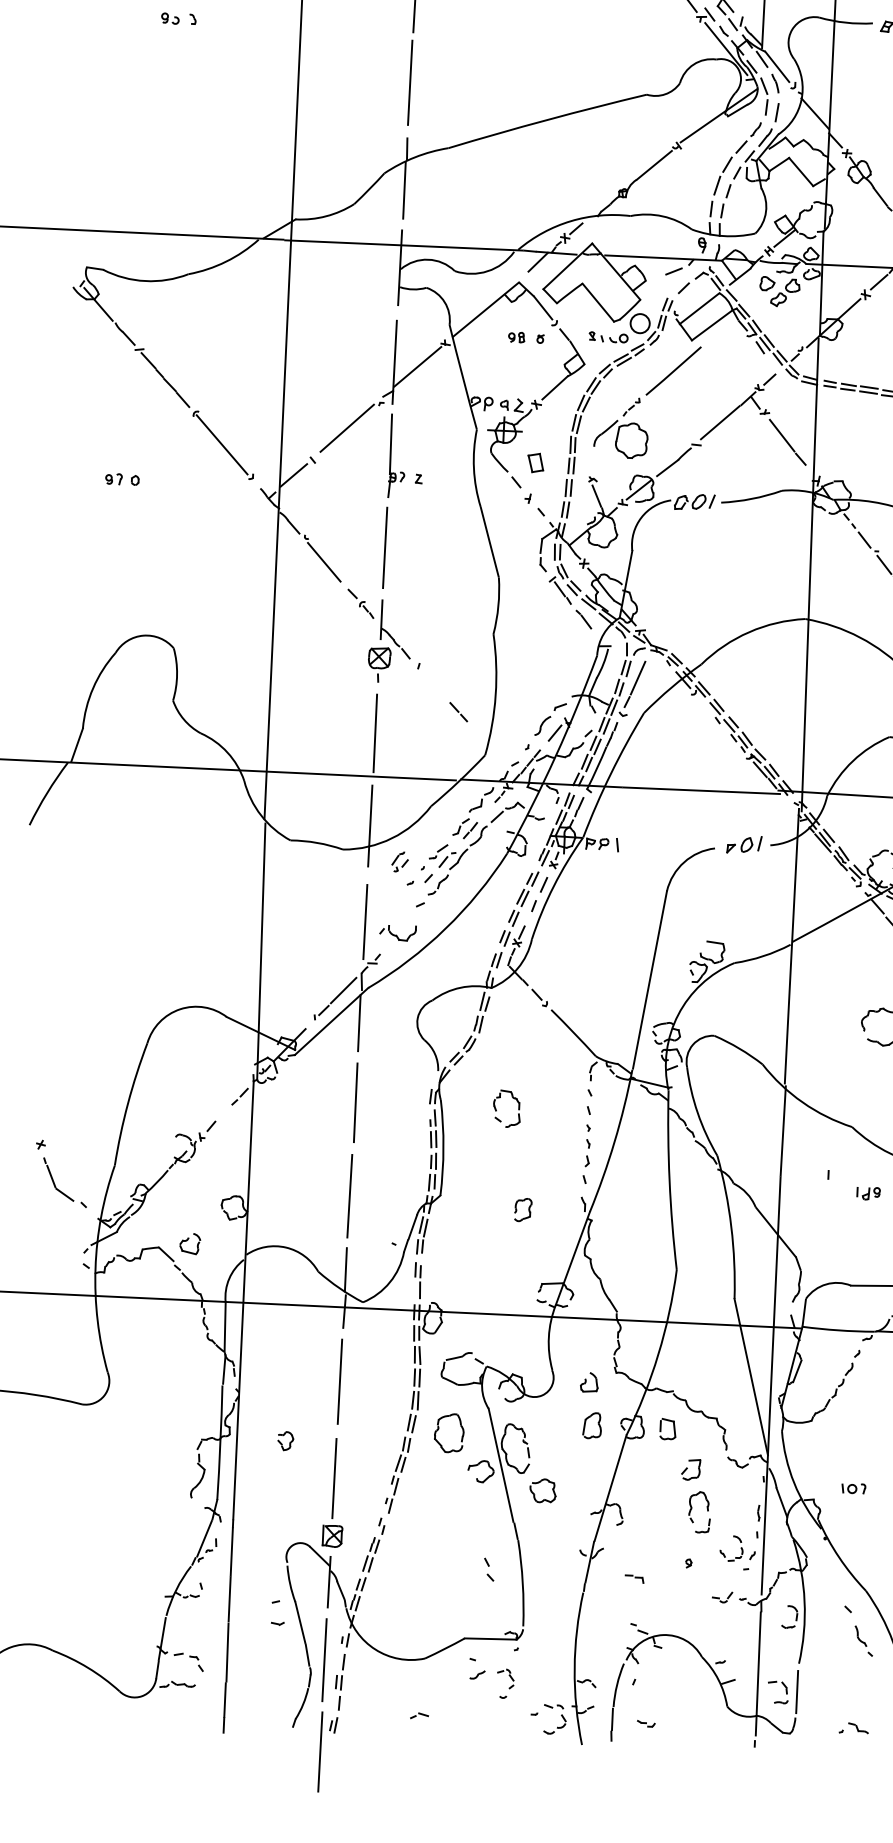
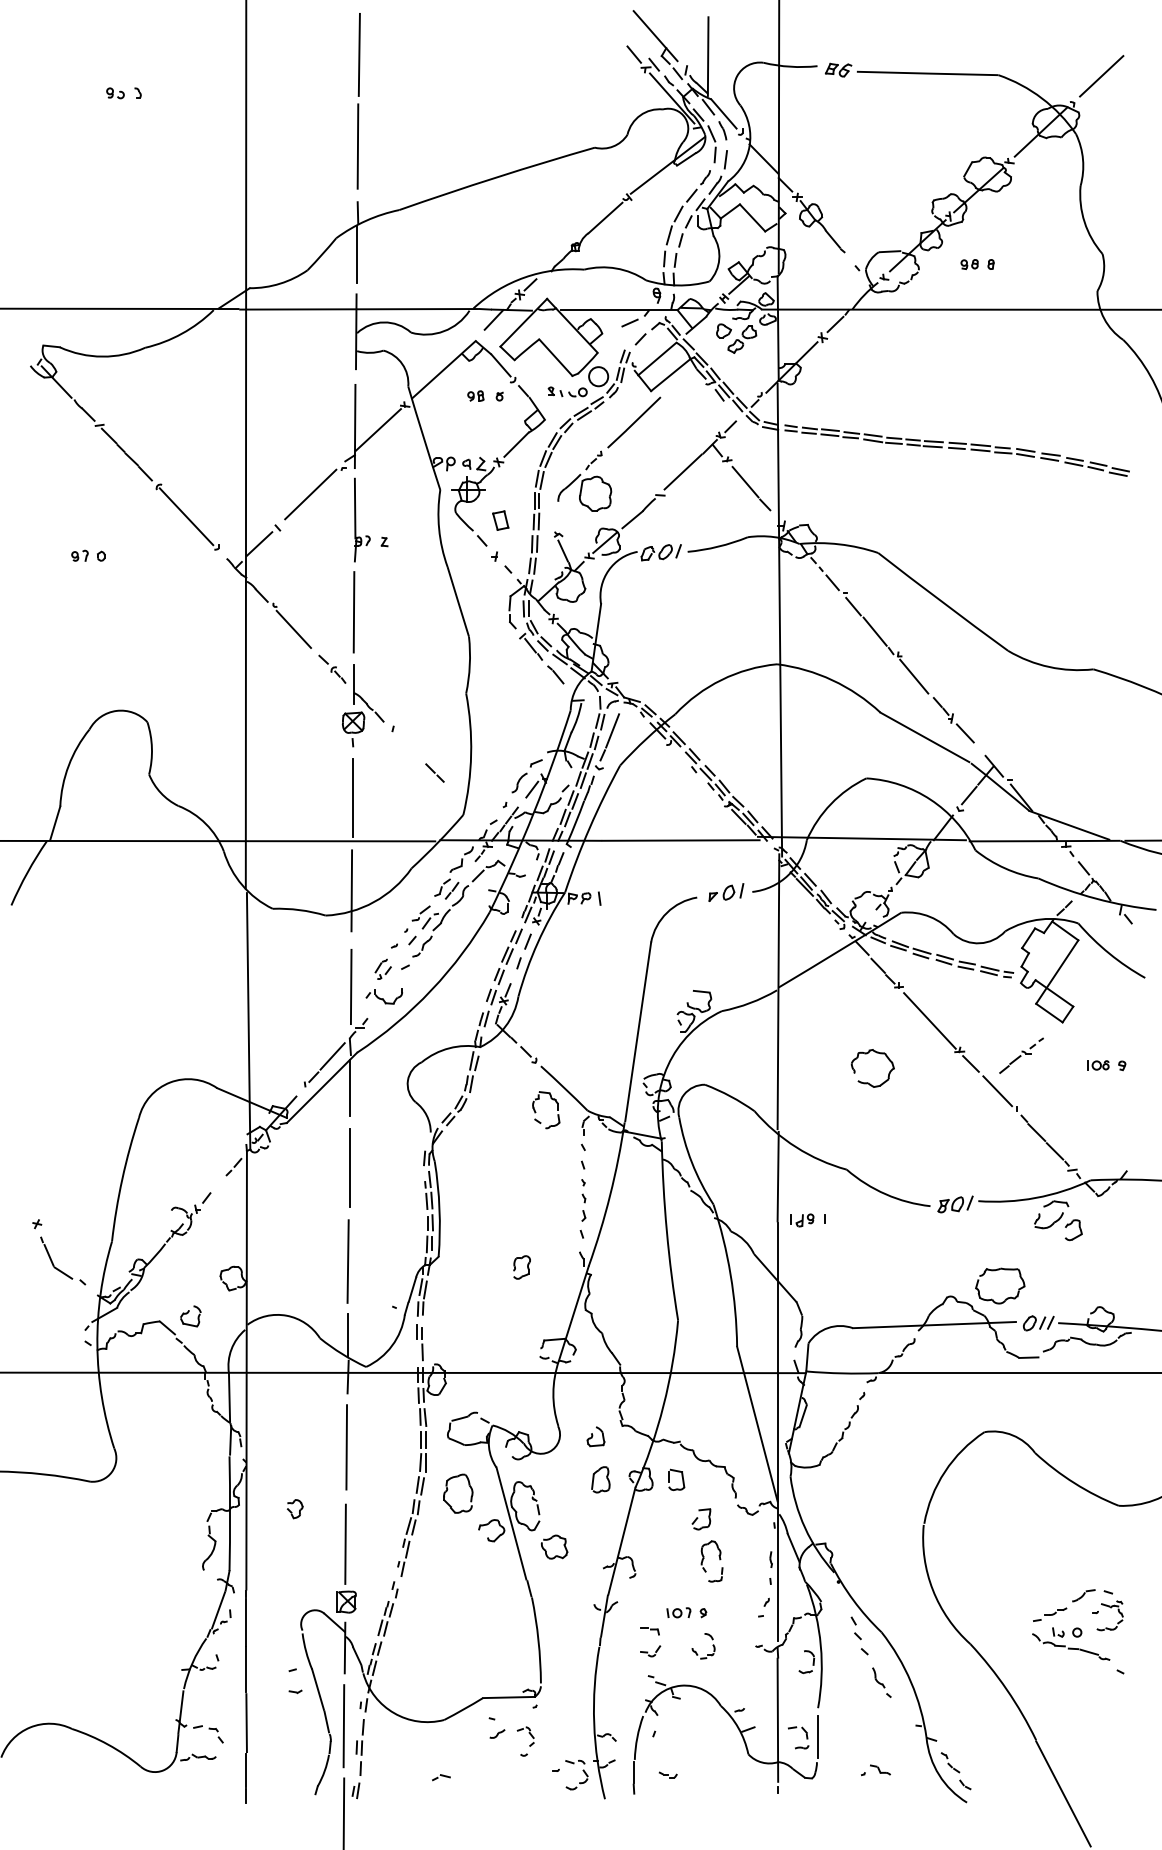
part: (399, 861) -> (382, 968), moved
part: (497, 1110) -> (536, 1112), moved
part: (868, 1193) -> (802, 1220), moved
part: (853, 1488) -> (678, 1612), moved
part: (724, 1553) -> (696, 1651), moved
part: (488, 1569) -> (855, 1628), moved
part: (722, 1597) -> (650, 1651), moved

